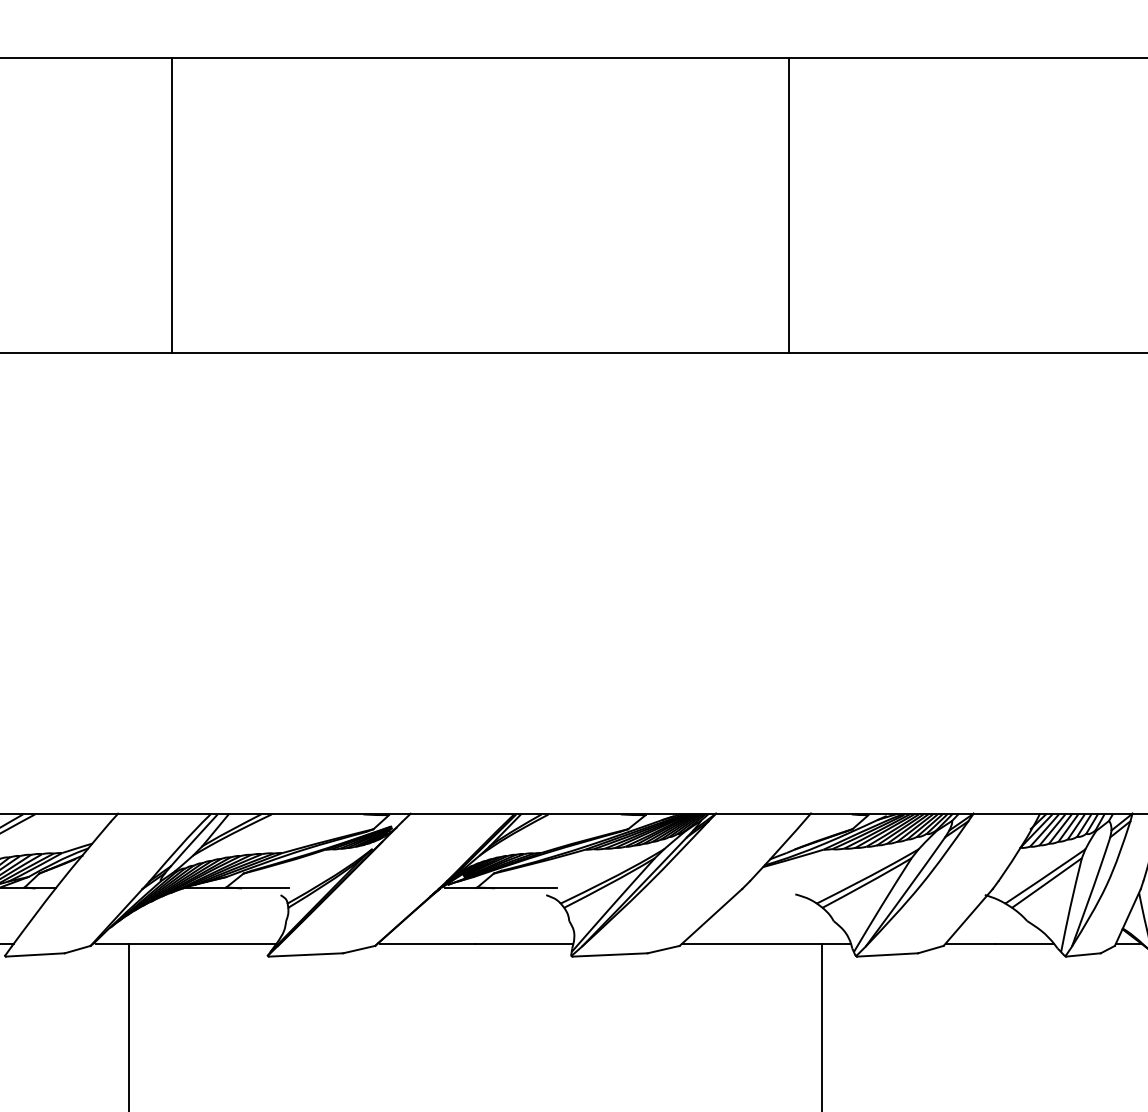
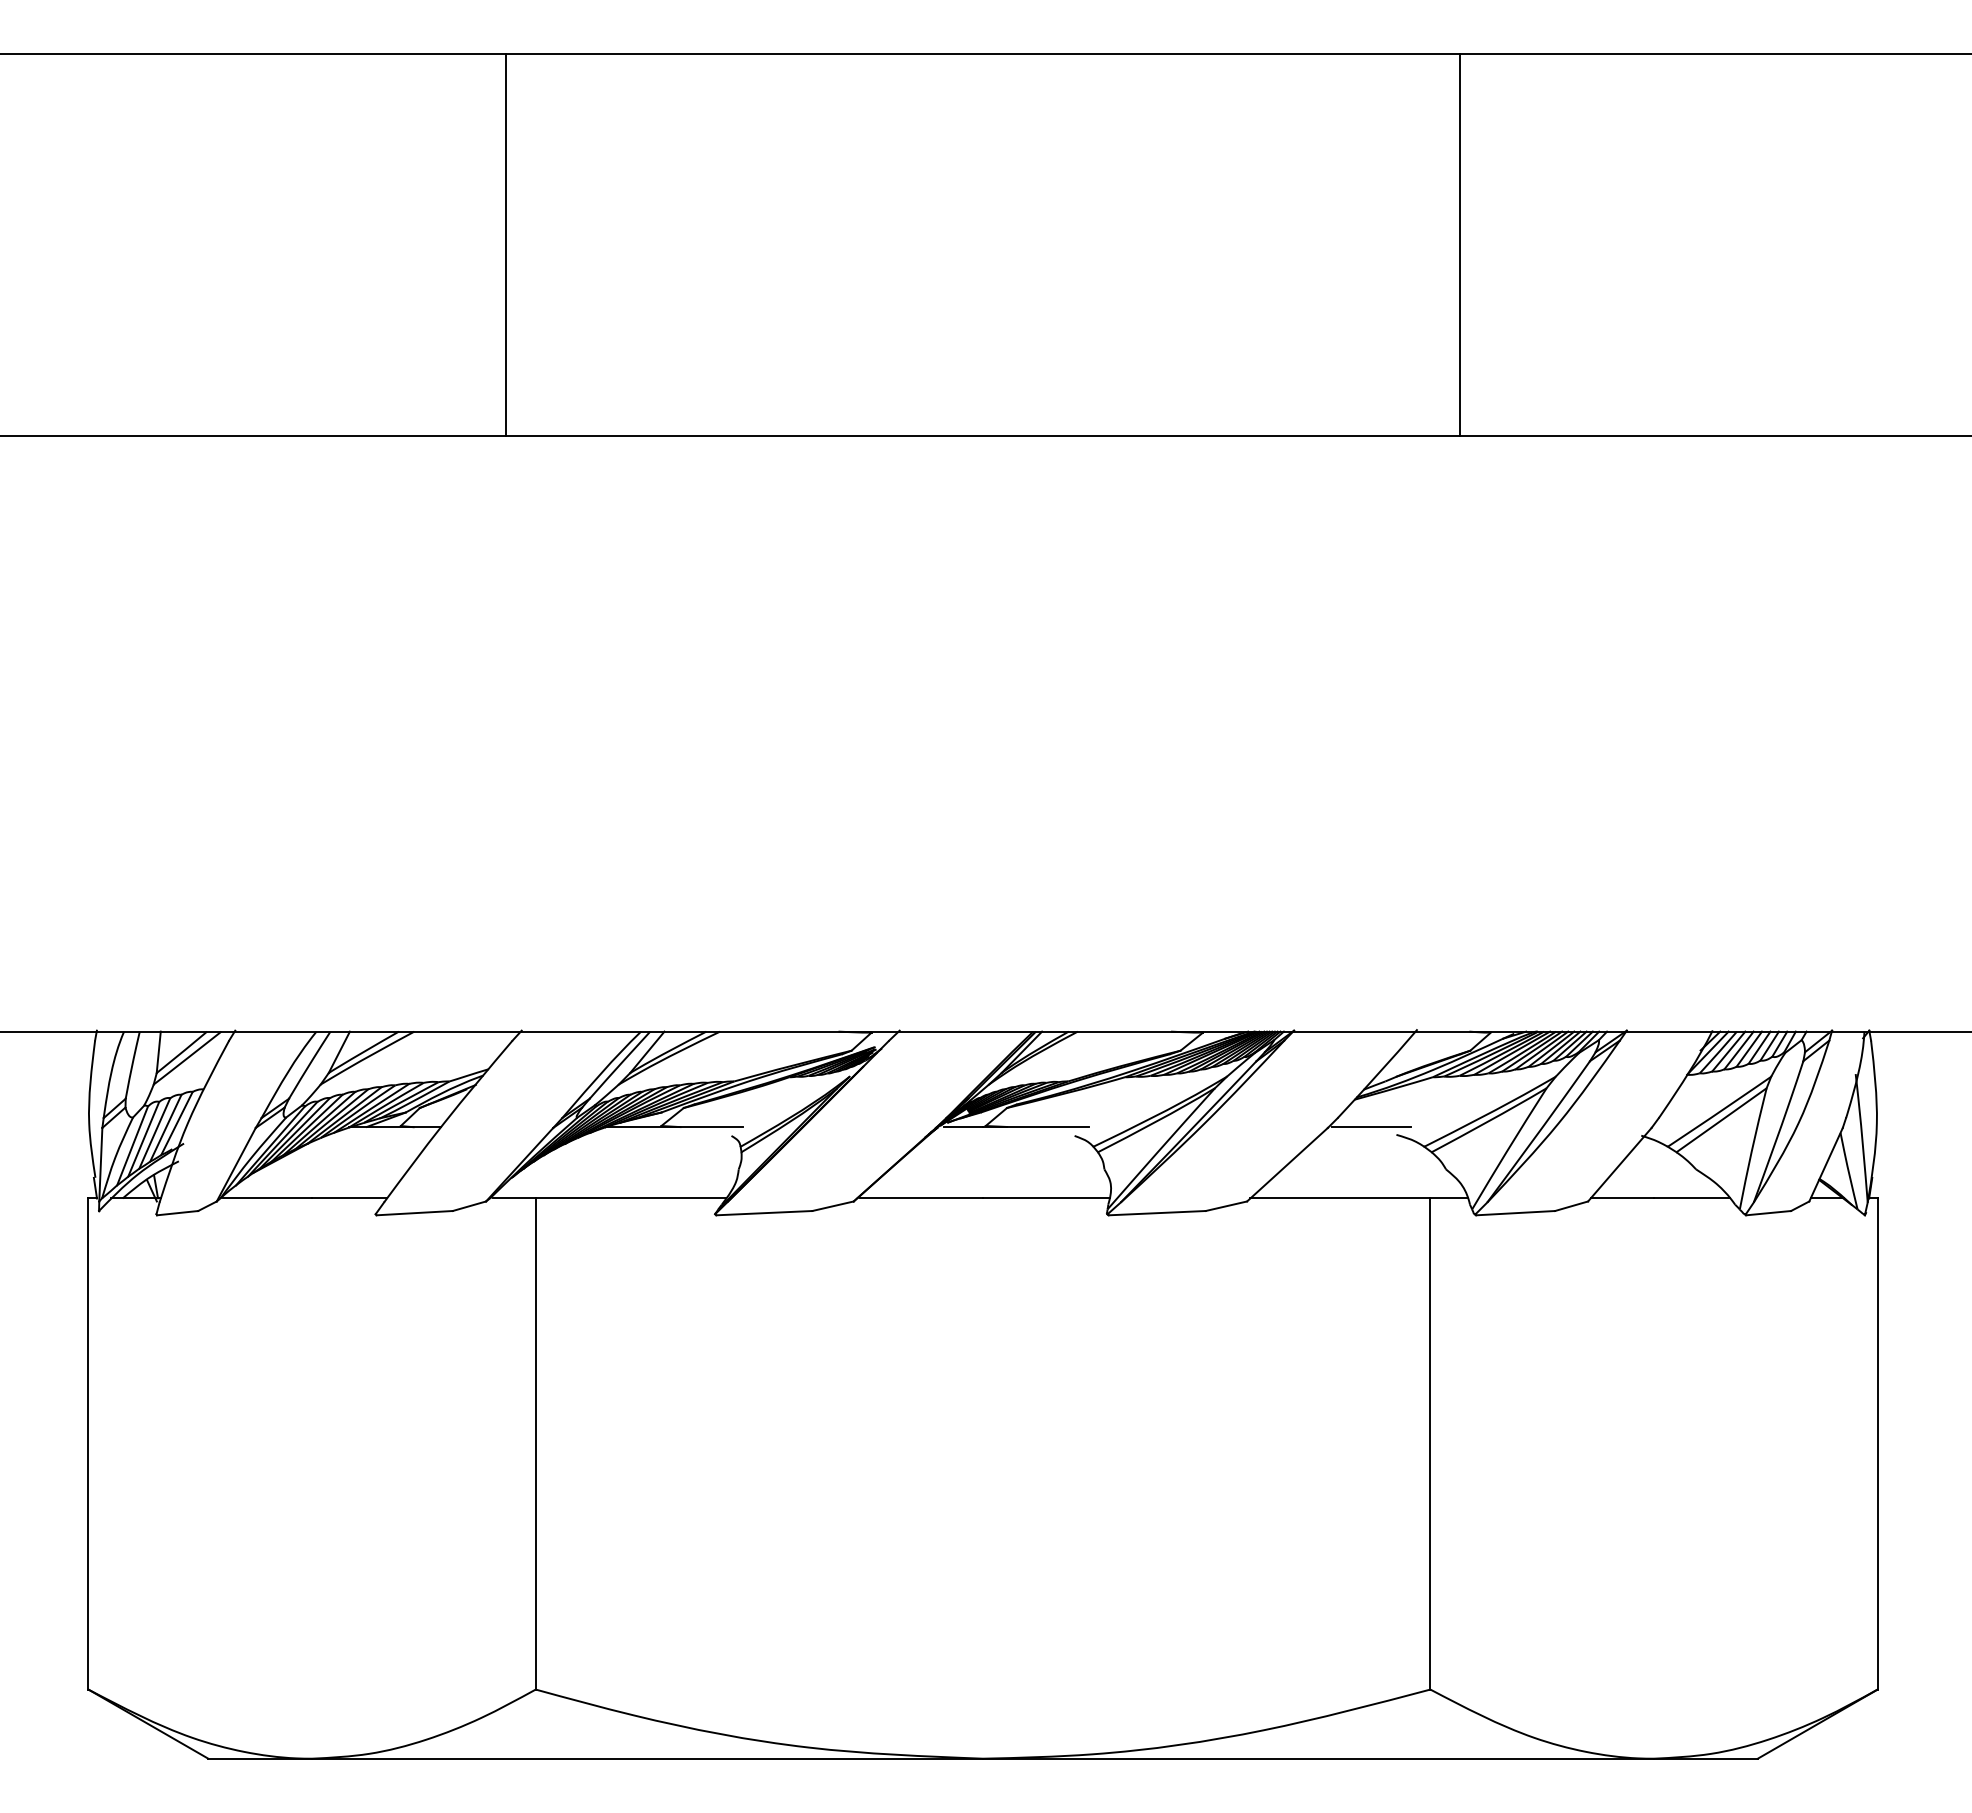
line: (172, 205) -> (506, 244), moved
line: (789, 205) -> (1459, 244), moved
line: (775, 887) -> (1371, 1126), added

